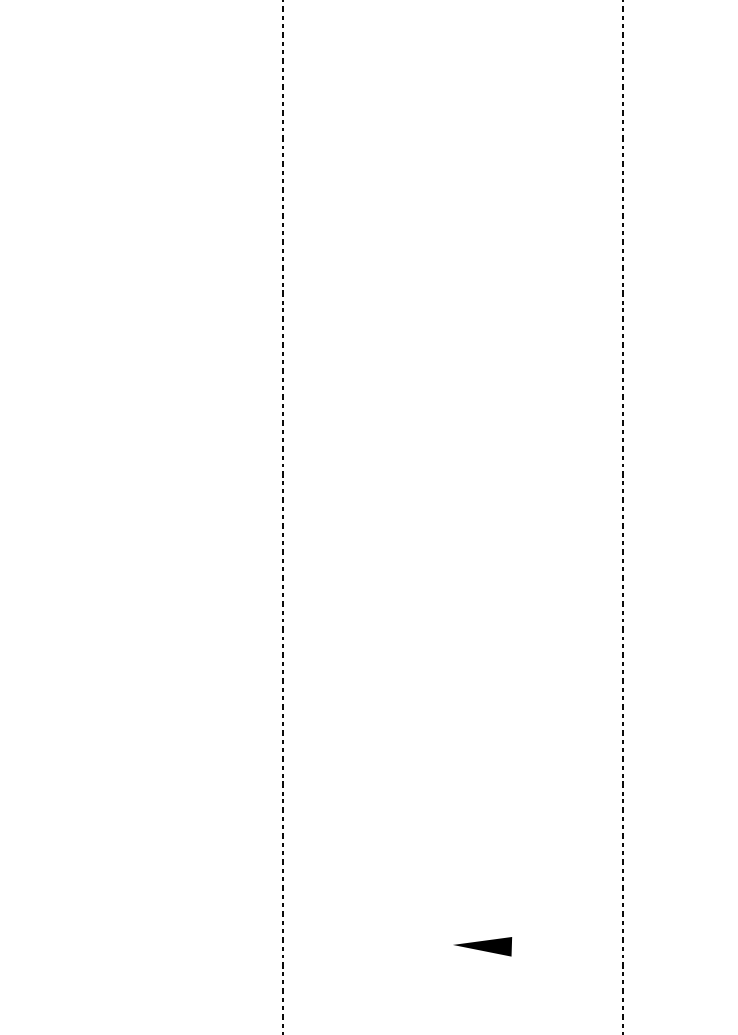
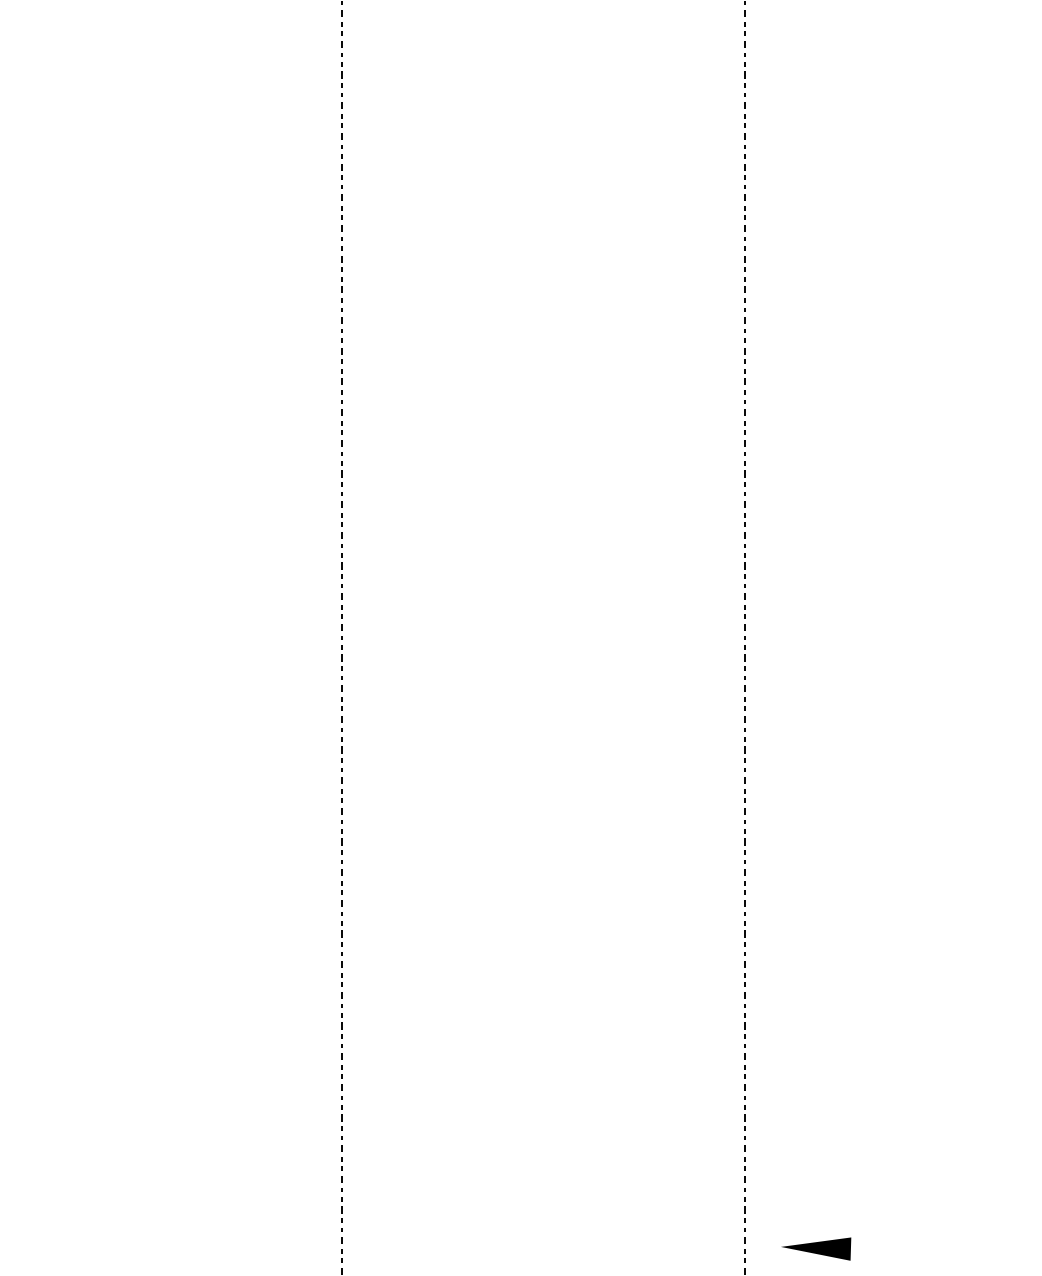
part: (482, 946) -> (816, 1248), moved

